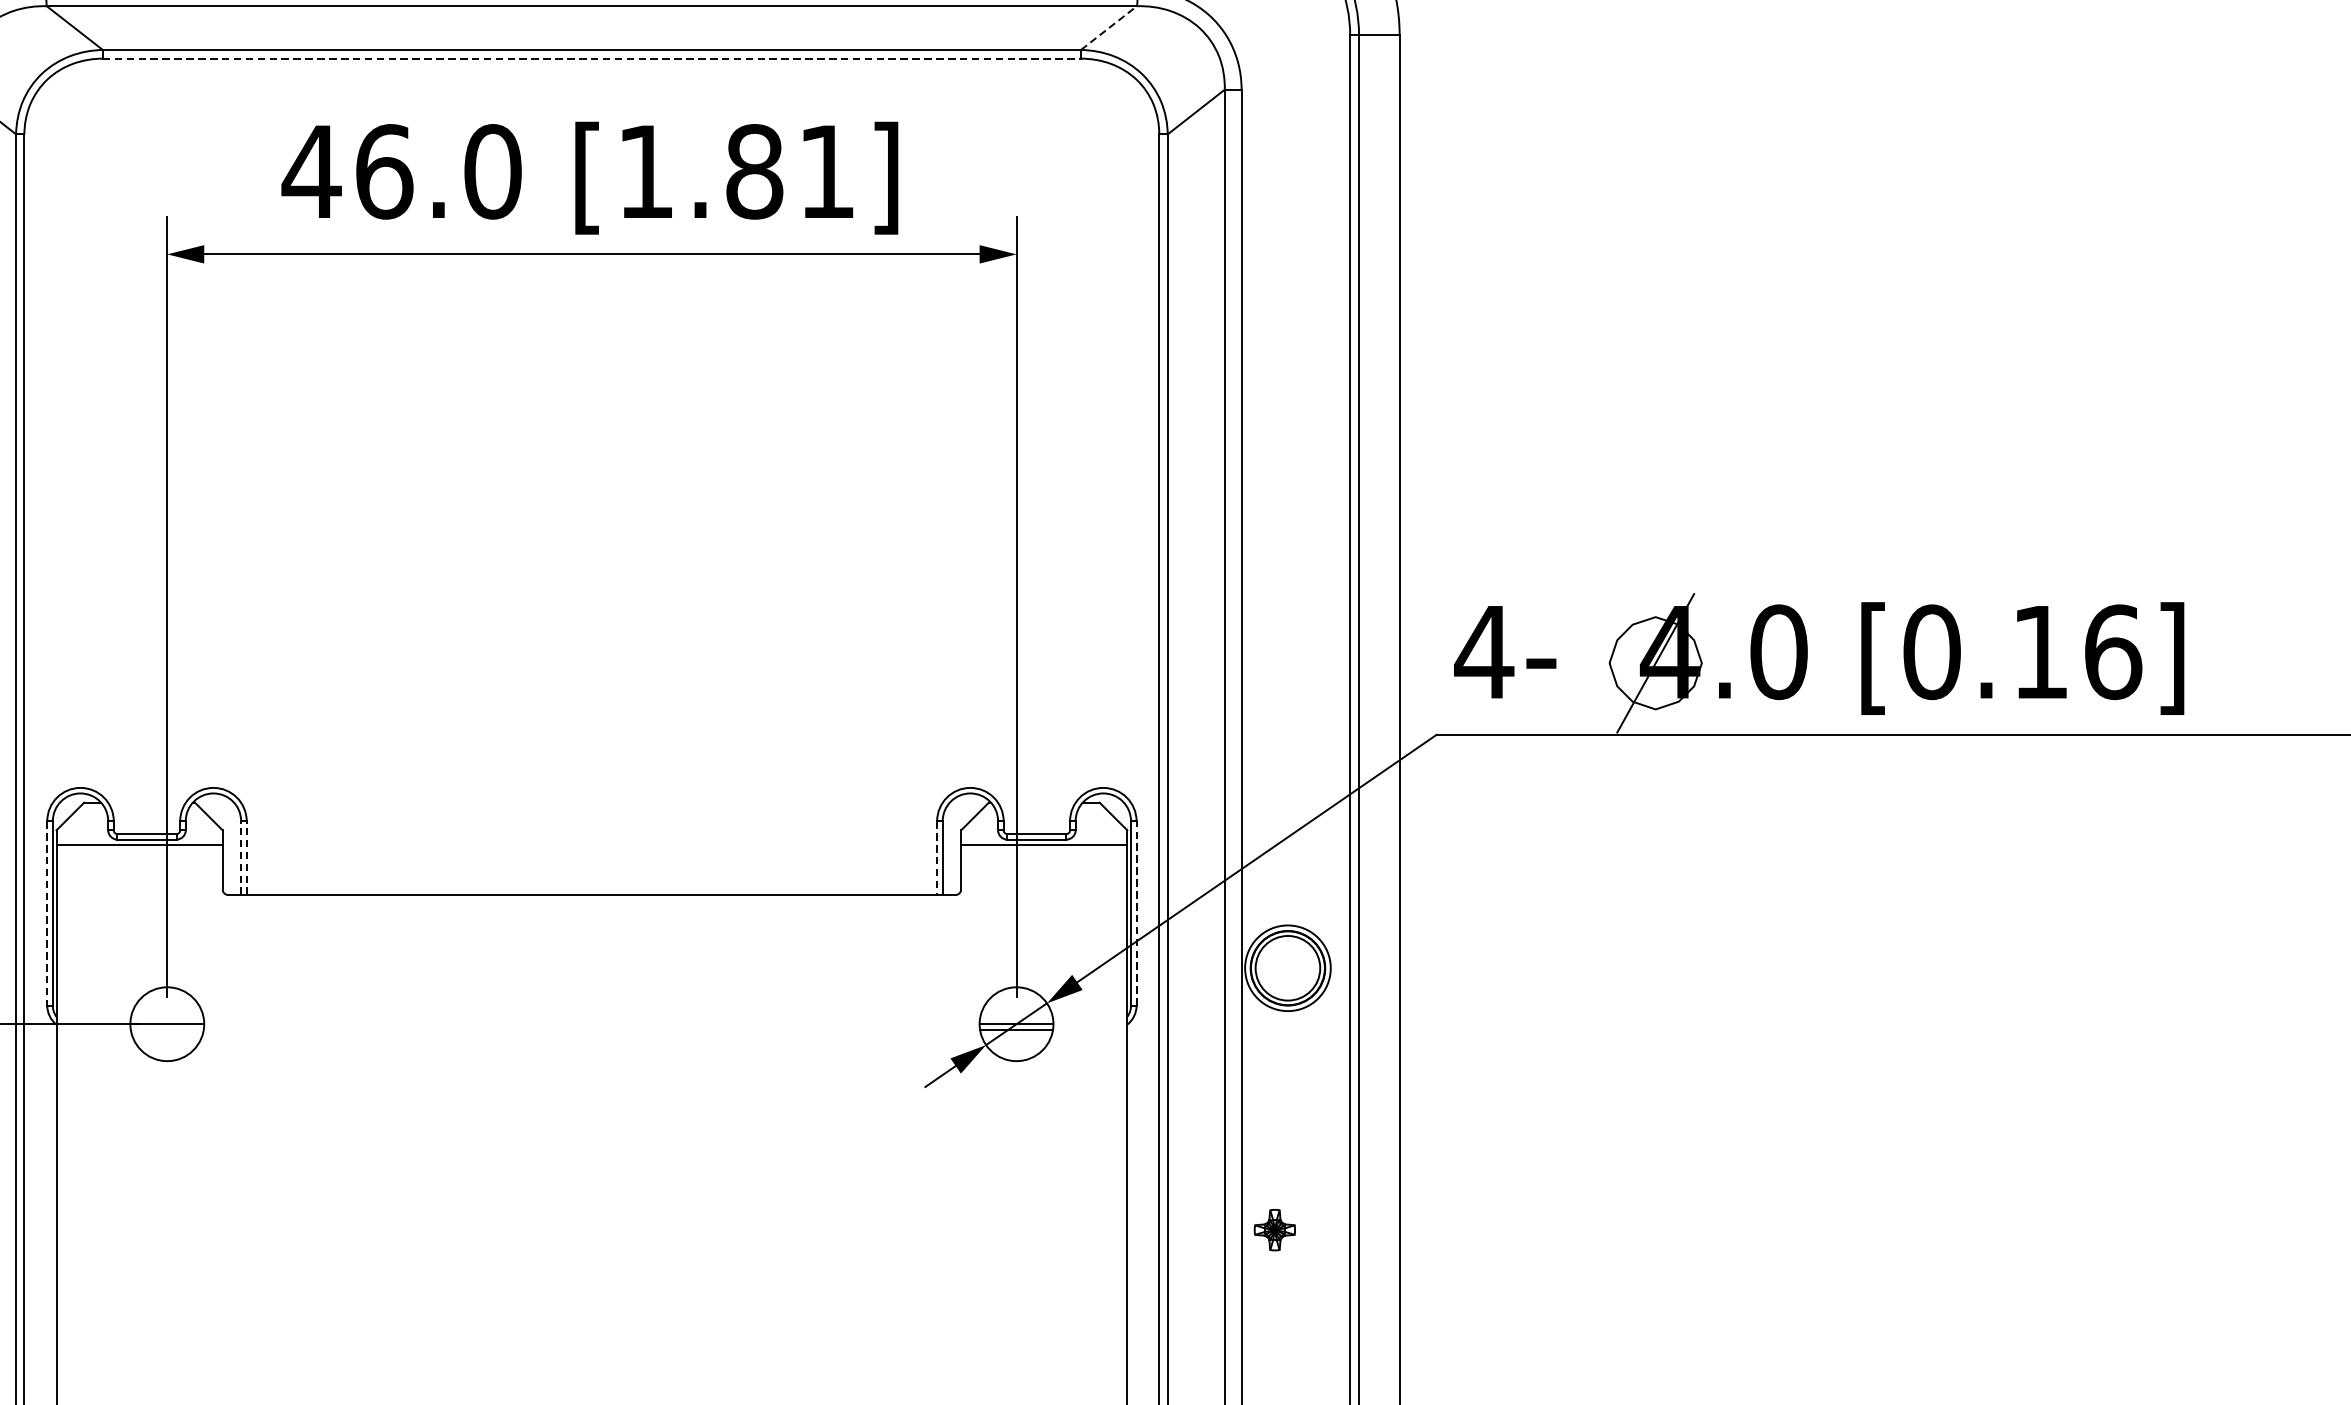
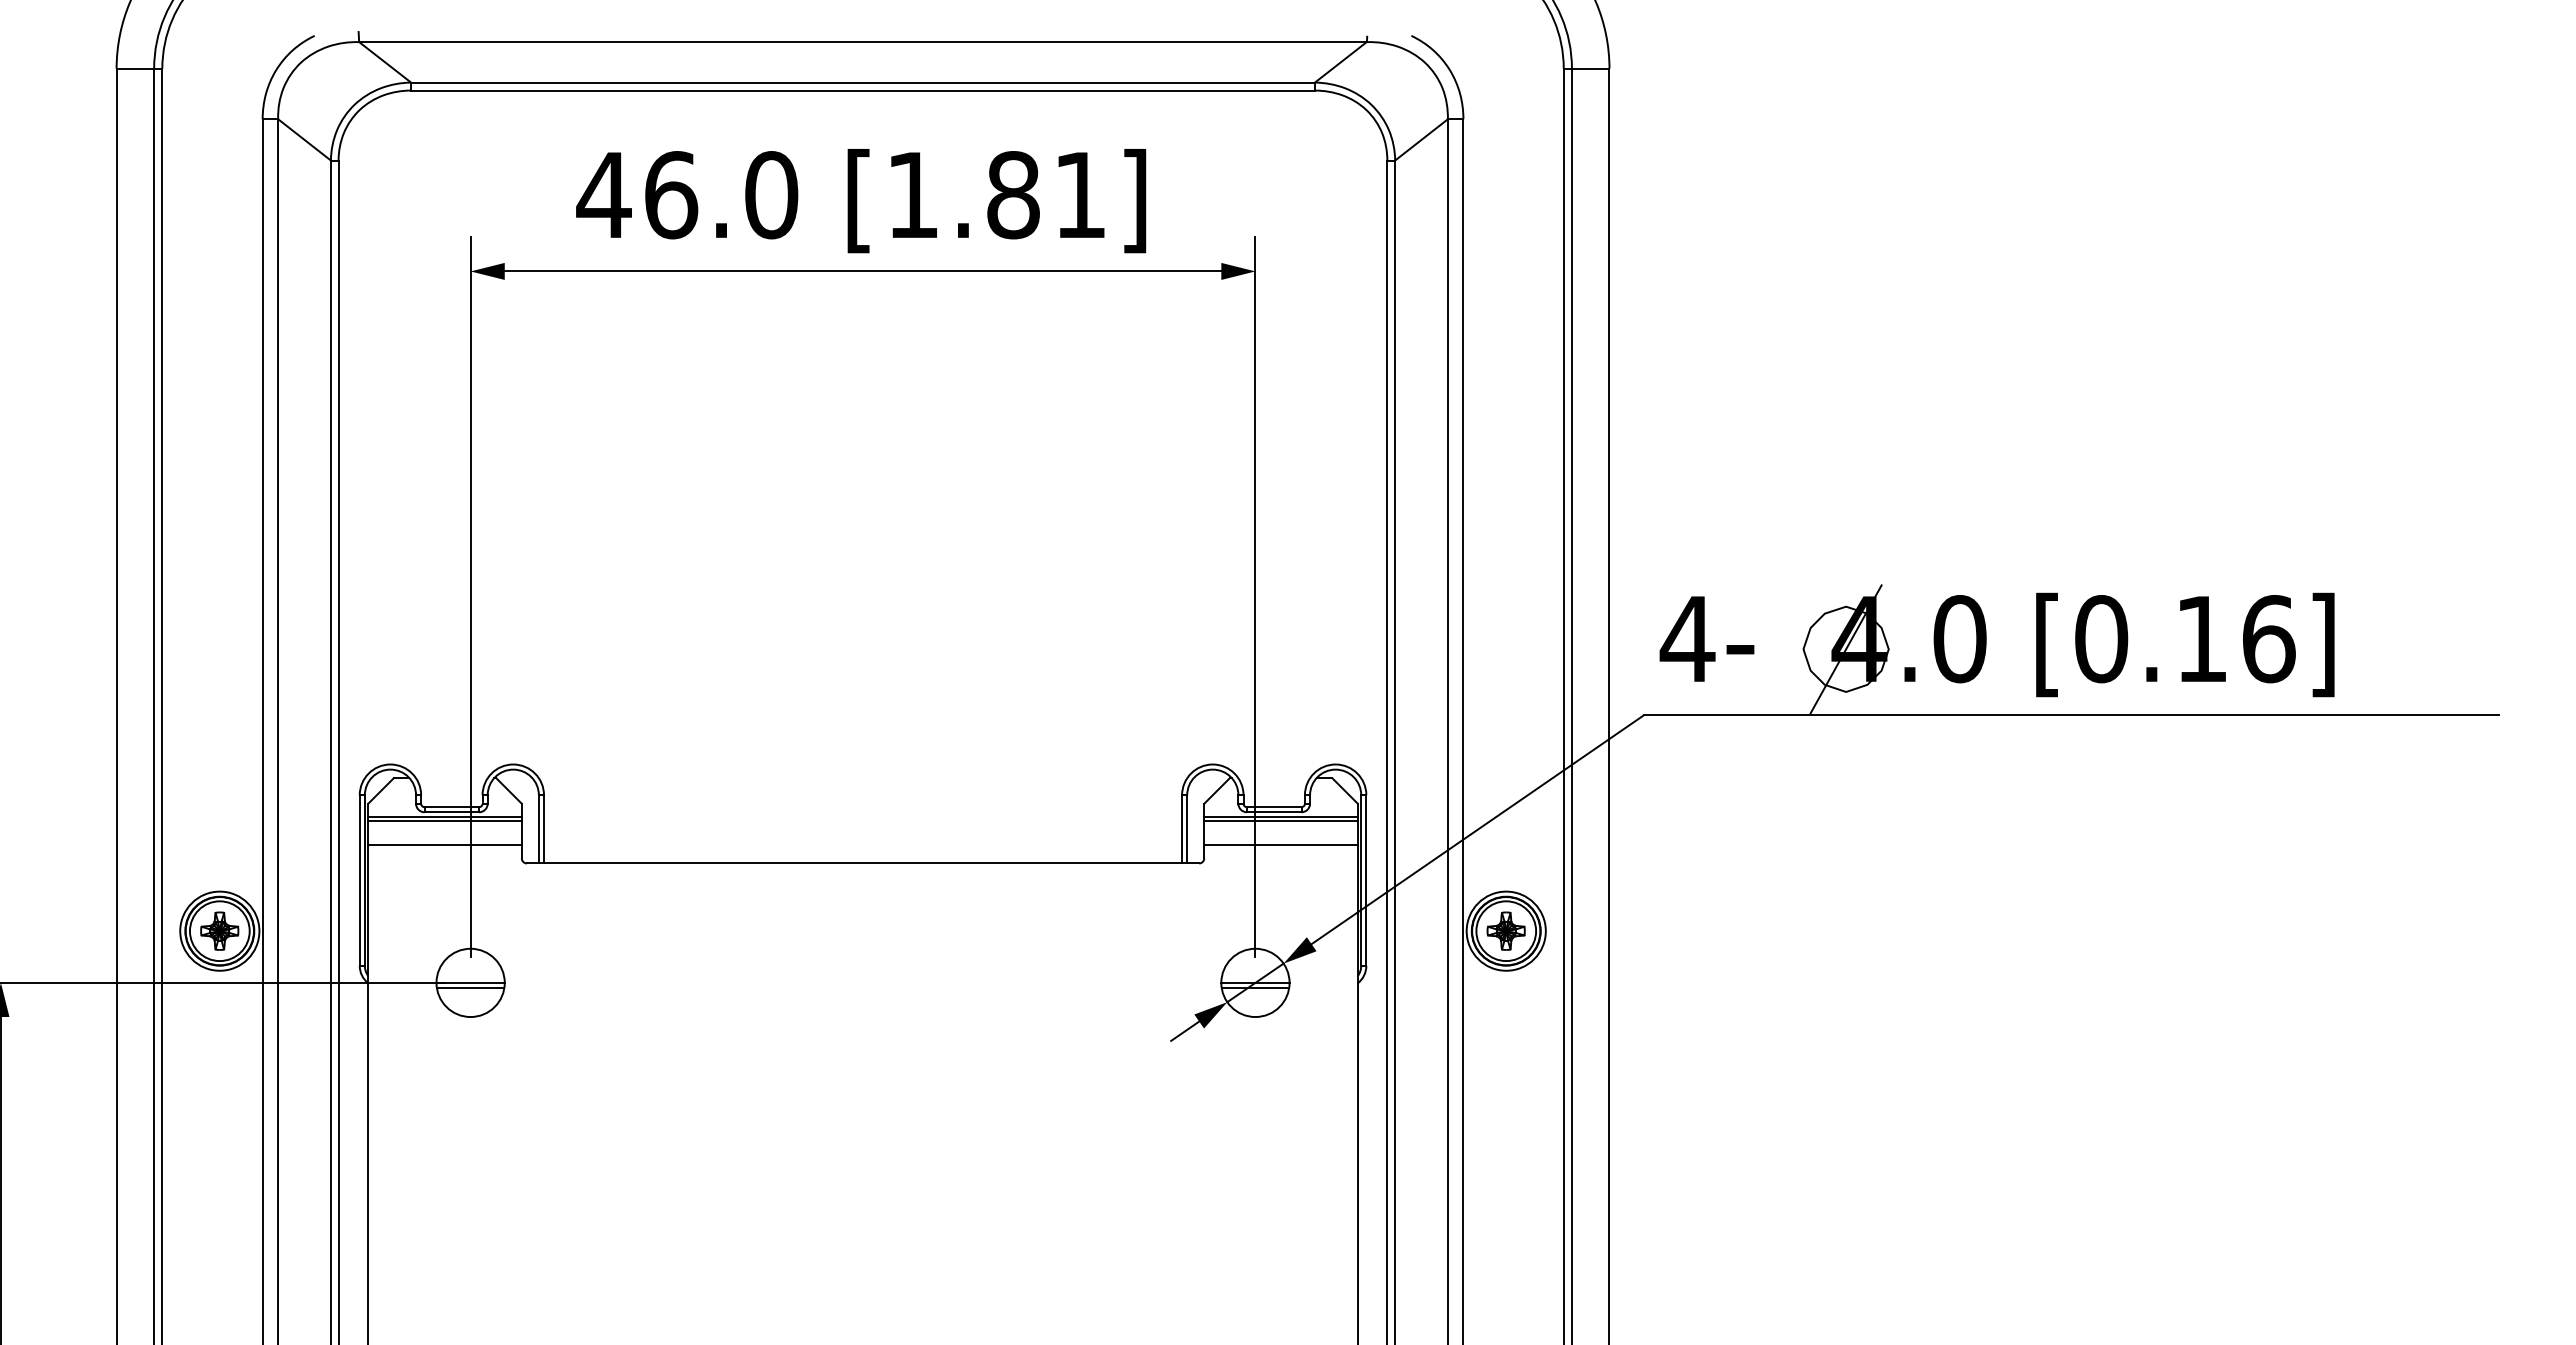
line: (1108, 28) -> (1340, 62), dashed -> solid
line: (592, 58) -> (863, 90), dashed -> solid
line: (139, 848) -> (444, 820), added
line: (1043, 848) -> (1280, 820), added
line: (240, 857) -> (538, 828), dashed -> solid
line: (247, 857) -> (544, 828), dashed -> solid
line: (937, 858) -> (1182, 829), dashed -> solid
line: (139, 874) -> (444, 844), added
line: (1043, 874) -> (1280, 844), added
line: (1136, 913) -> (1366, 880), dashed -> solid
line: (47, 914) -> (359, 881), dashed -> solid
line: (167, 1030) -> (470, 988), added
part: (1274, 1229) -> (1505, 930), moved

